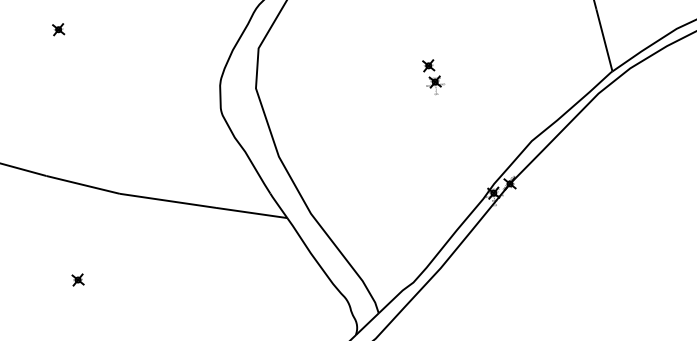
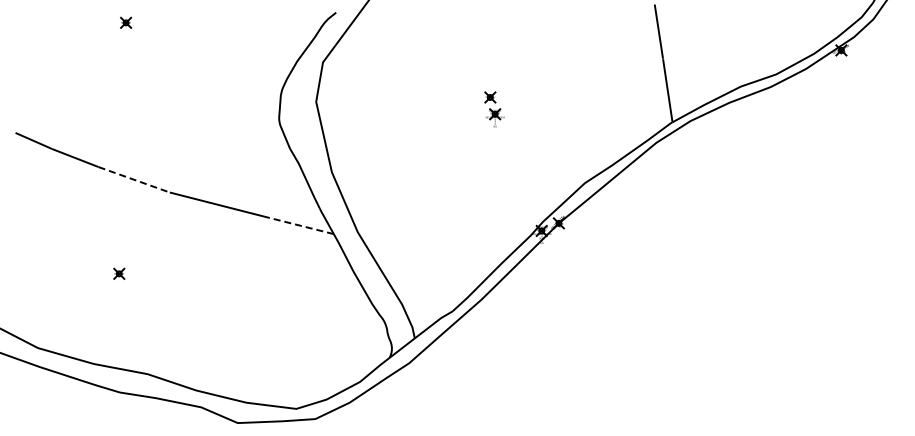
line: (83, 184) -> (134, 179), solid -> dashed
line: (251, 213) -> (298, 225), solid -> dashed

